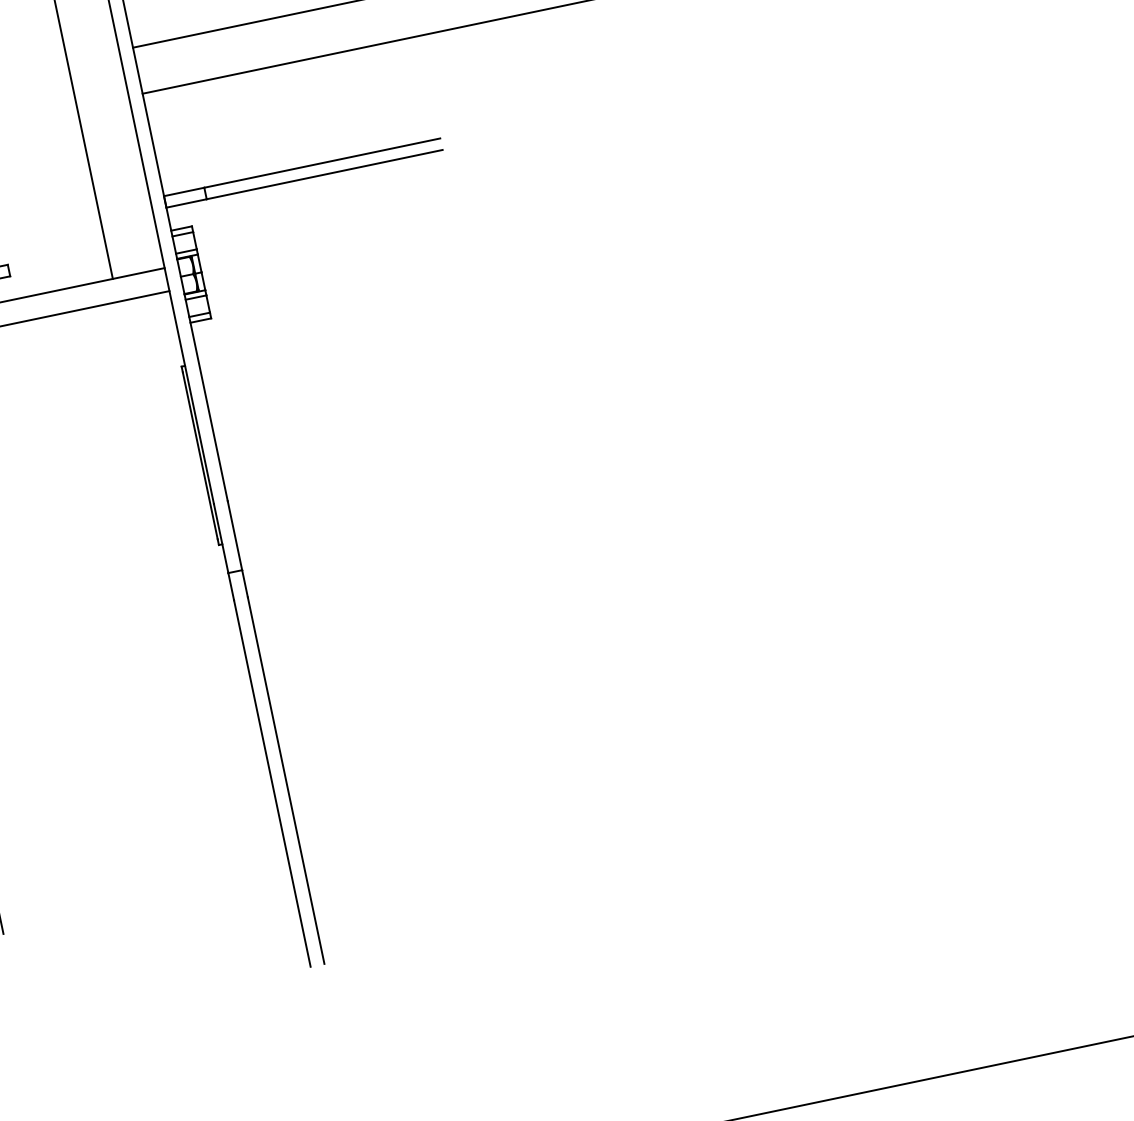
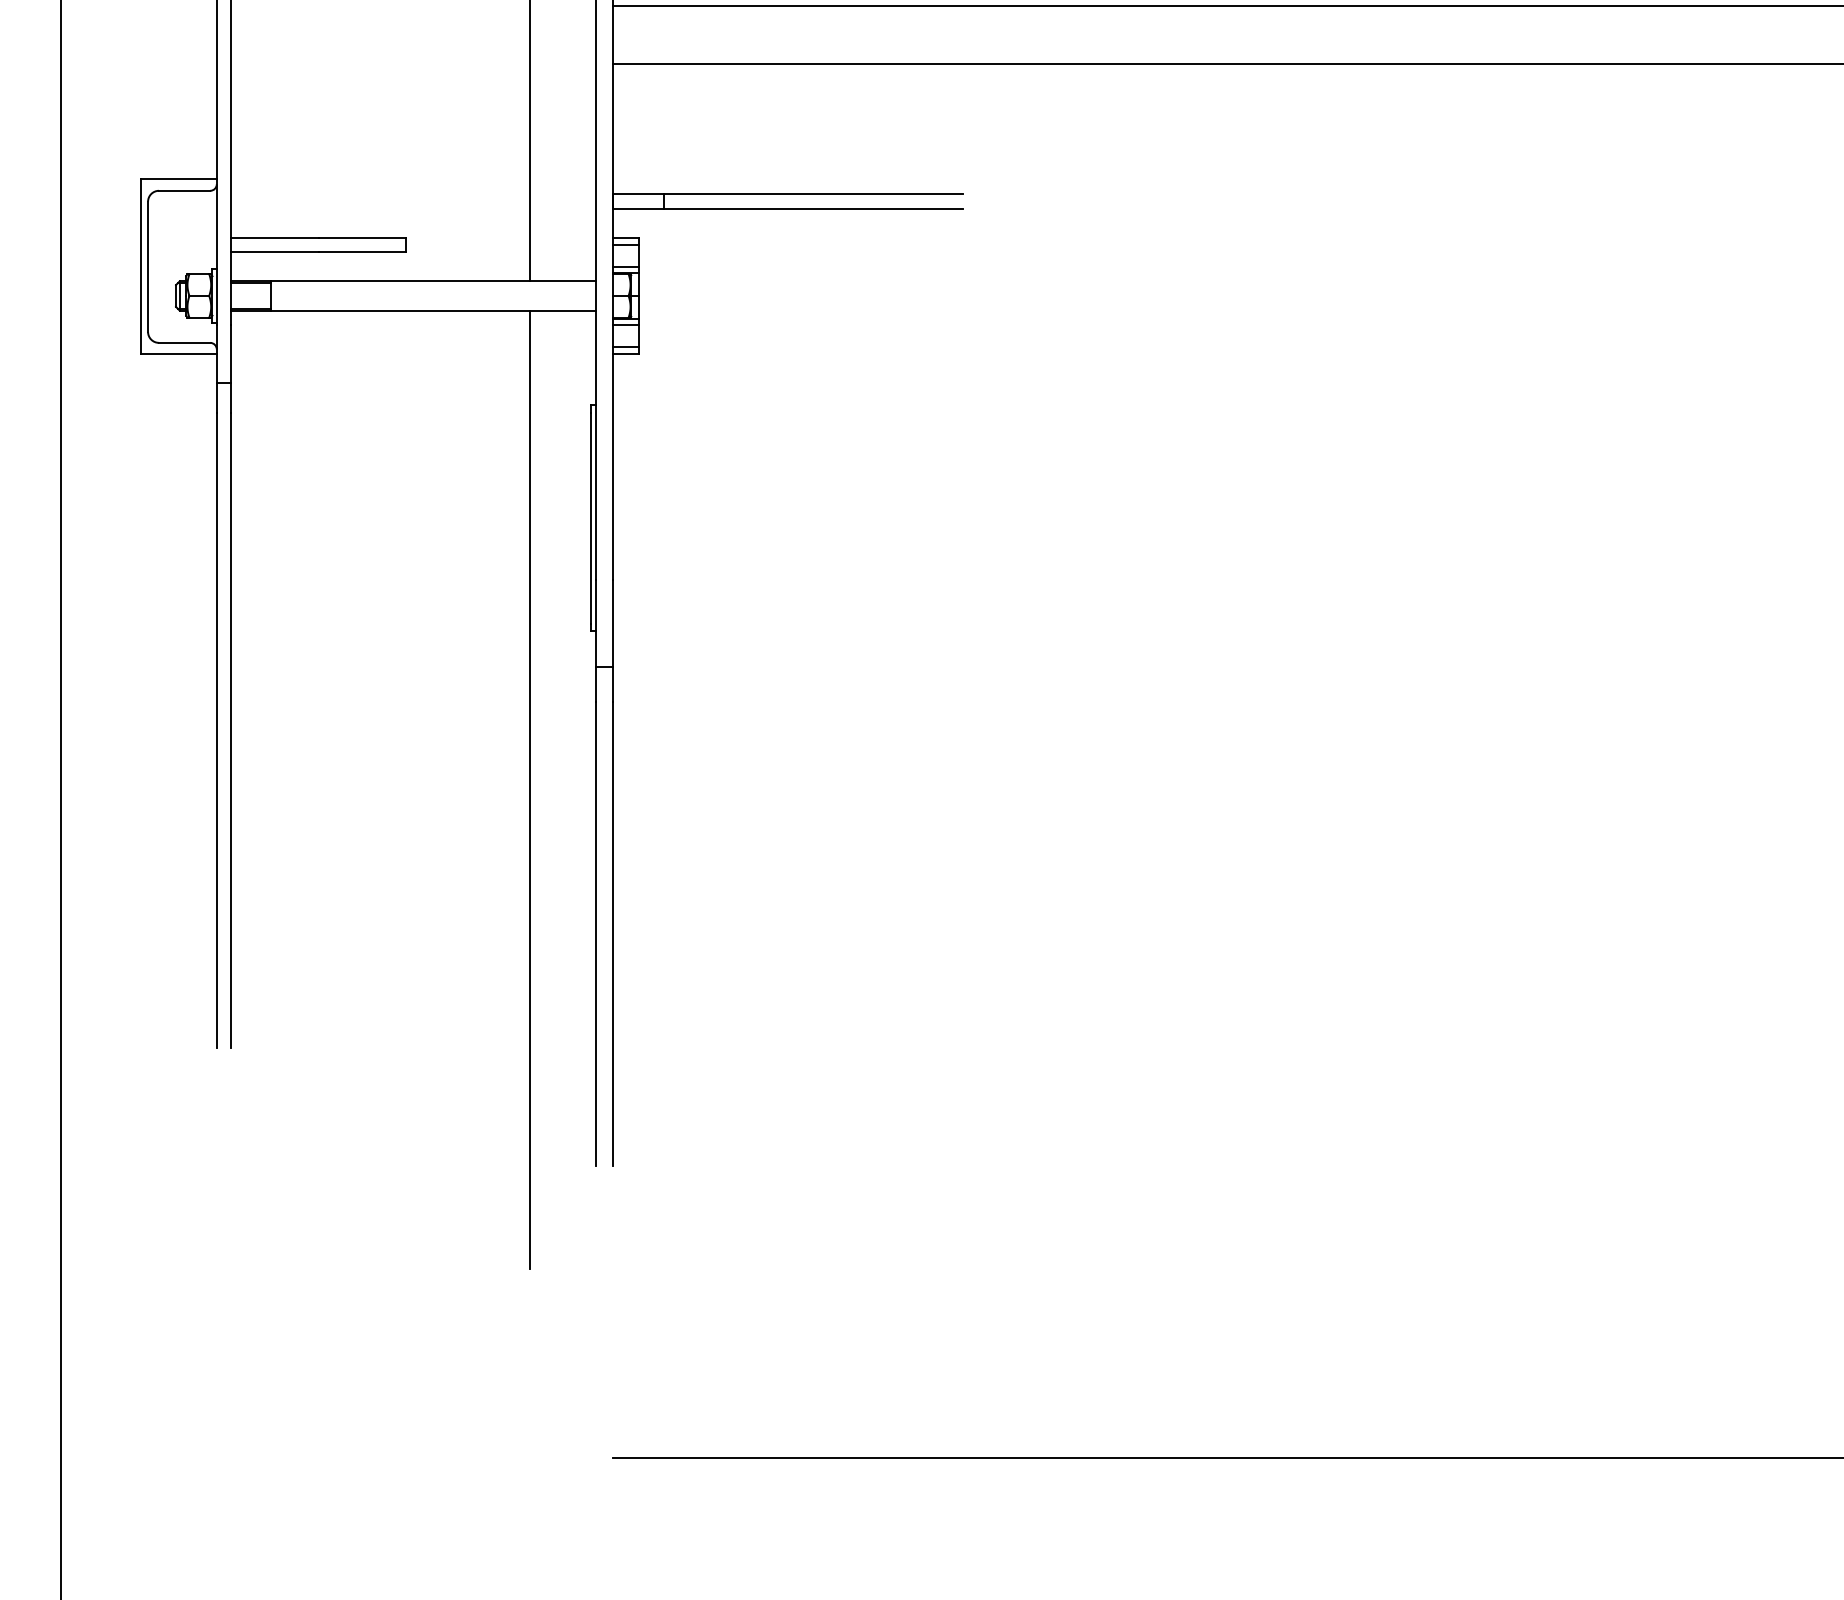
line: (196, 680) -> (529, 789), added

